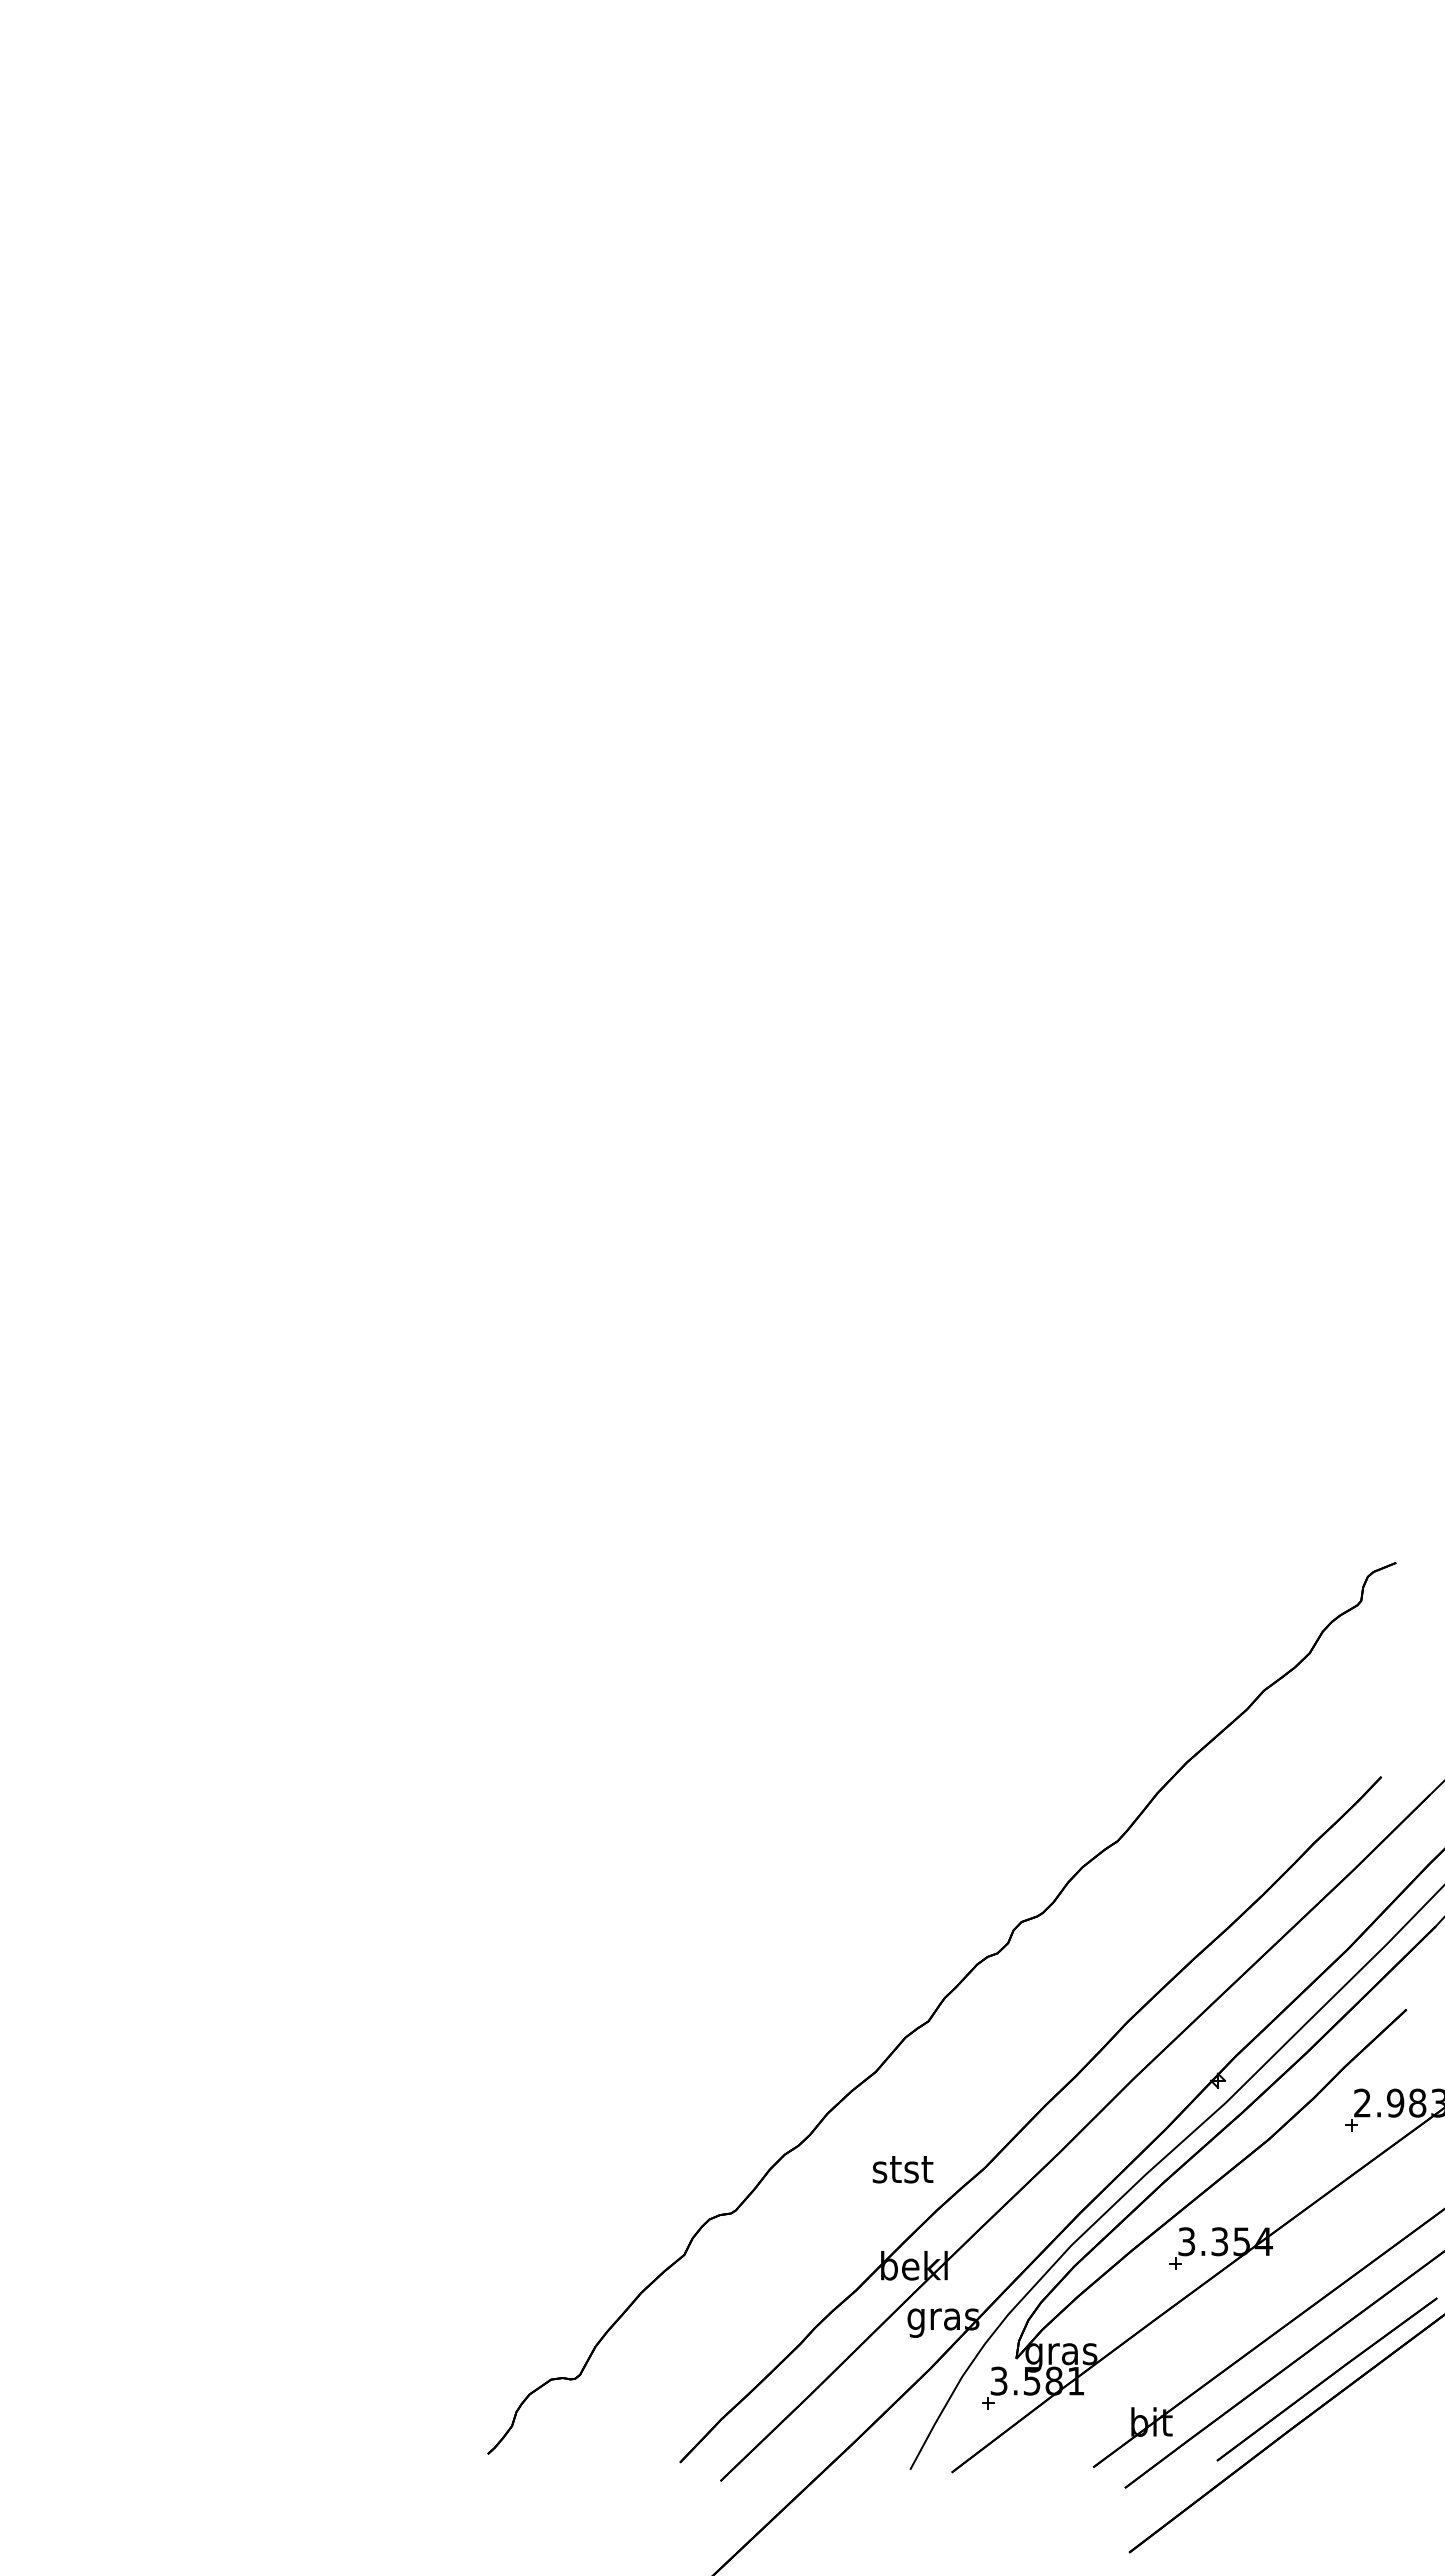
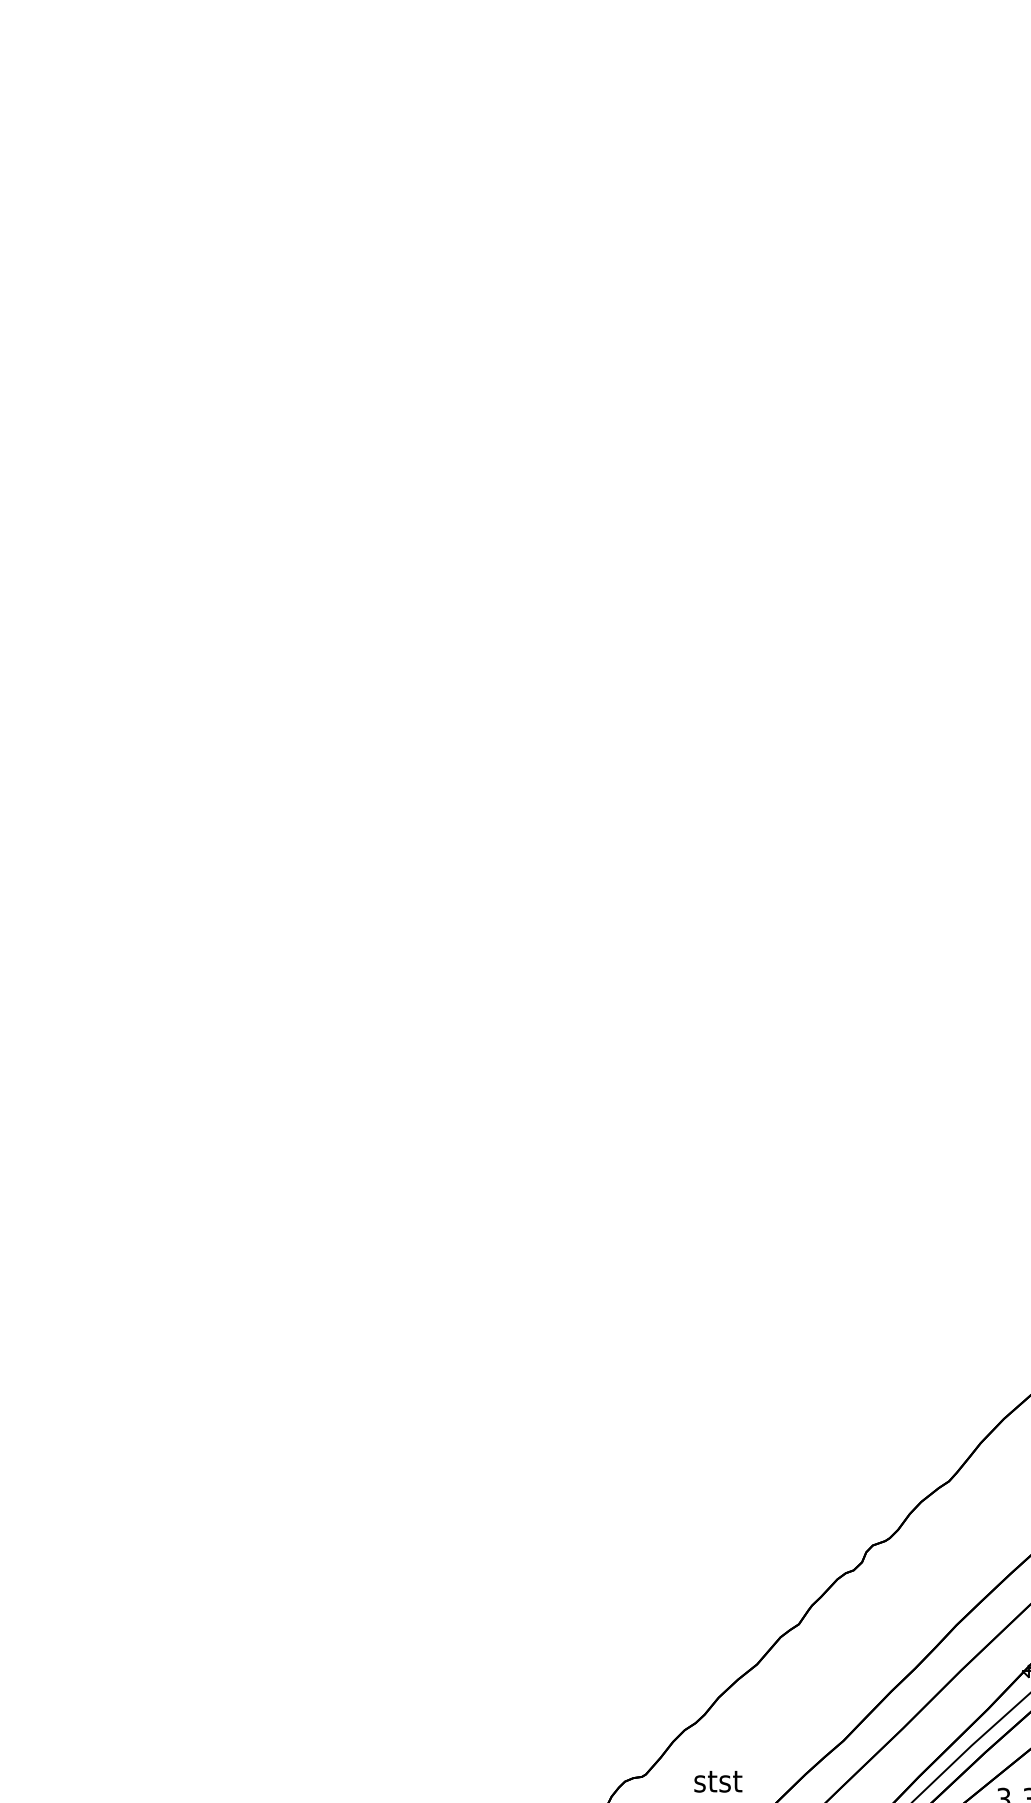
text: (902, 2169) -> (717, 1781), moved

